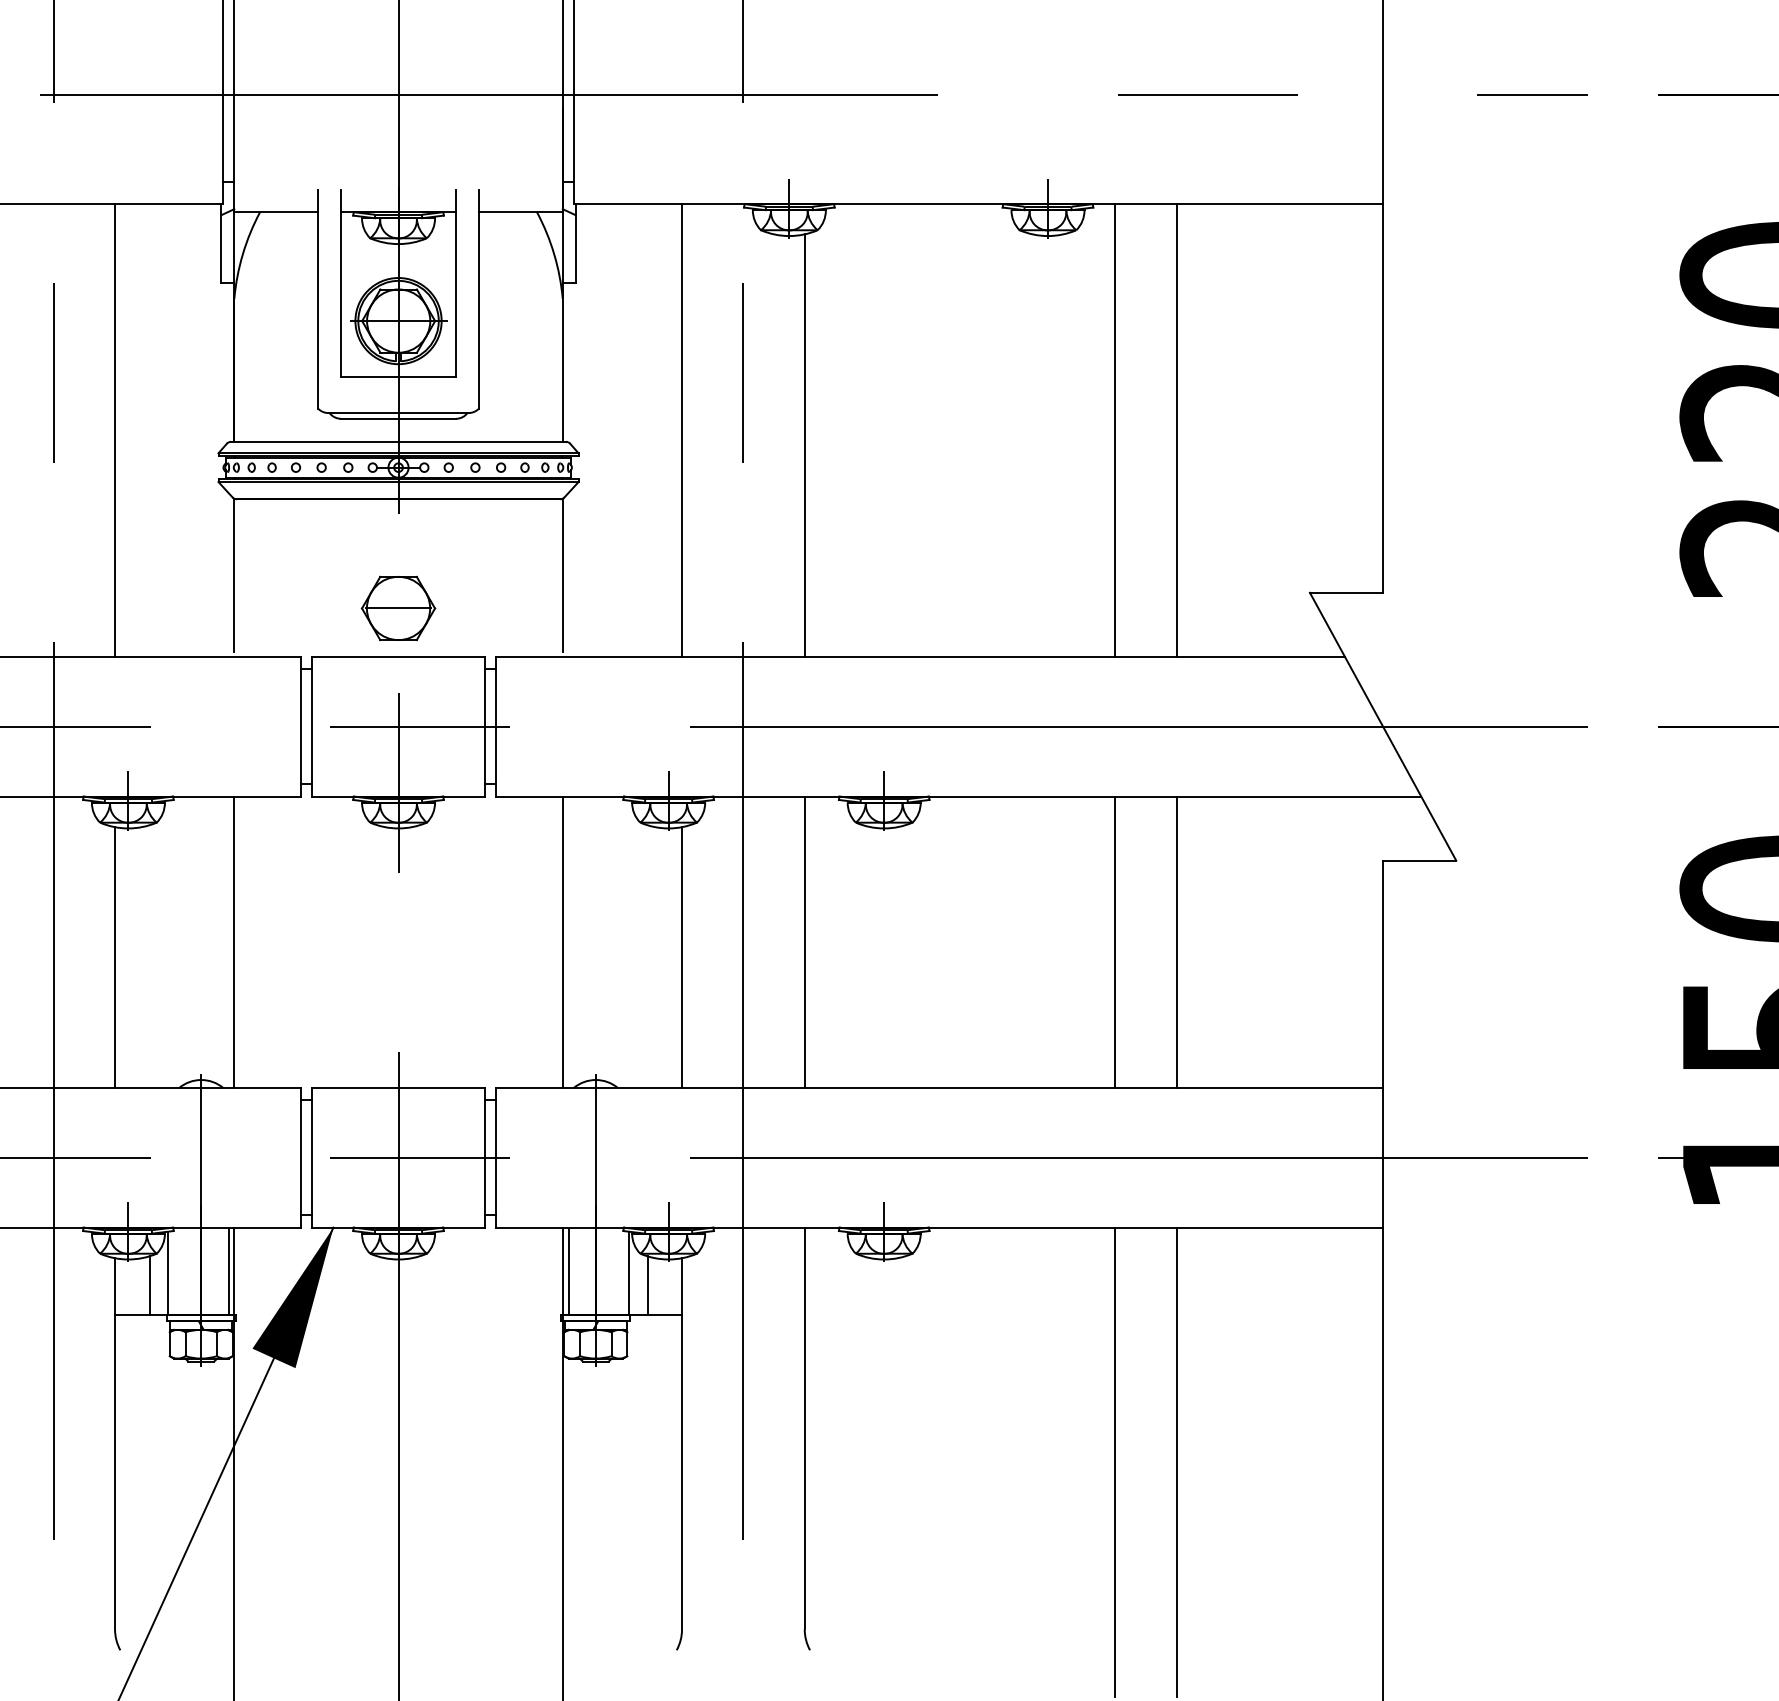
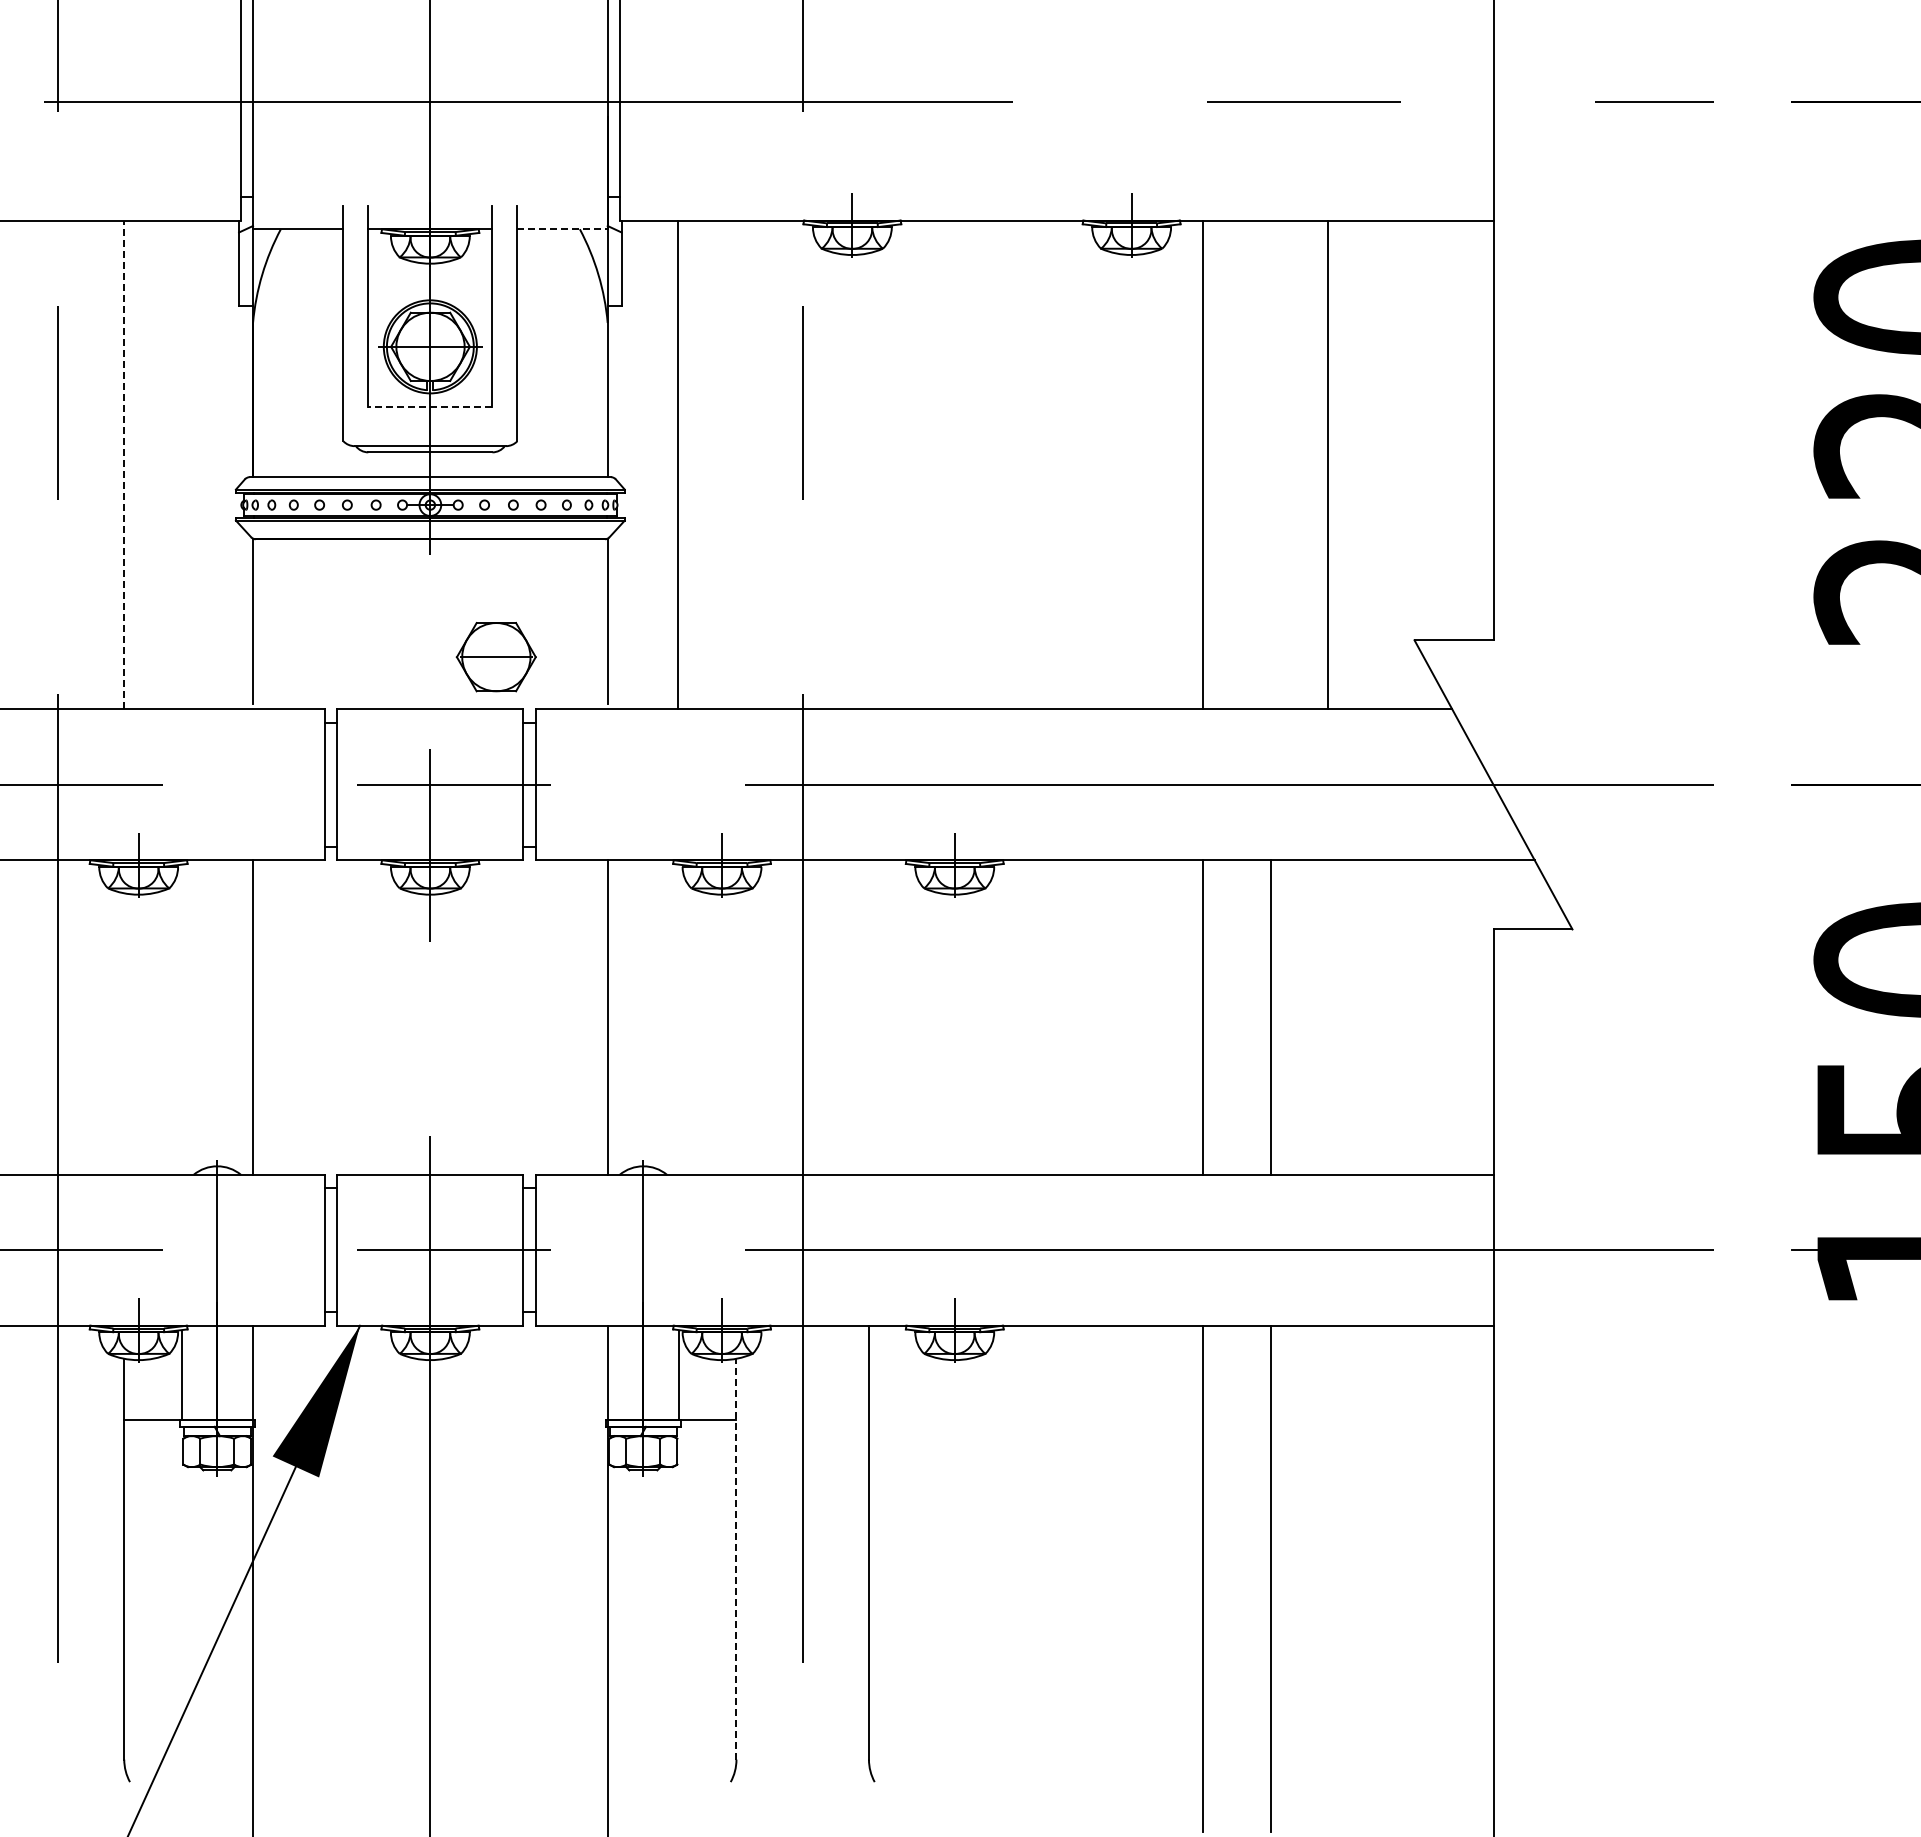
line: (520, 212) -> (562, 229), solid -> dashed
line: (397, 377) -> (429, 407), solid -> dashed
line: (115, 430) -> (124, 464), solid -> dashed
line: (682, 430) -> (678, 464), moved
line: (1176, 430) -> (1327, 464), moved
line: (804, 445) -> (868, 481), removed
part: (397, 608) -> (495, 657), moved
line: (804, 942) -> (868, 1017), removed
line: (115, 957) -> (124, 1033), removed
line: (682, 957) -> (736, 1033), removed
line: (228, 1270) -> (246, 1372), removed
line: (568, 1270) -> (613, 1372), removed
line: (149, 1284) -> (161, 1387), removed
line: (647, 1284) -> (699, 1387), removed
line: (682, 1443) -> (736, 1558), solid -> dashed

